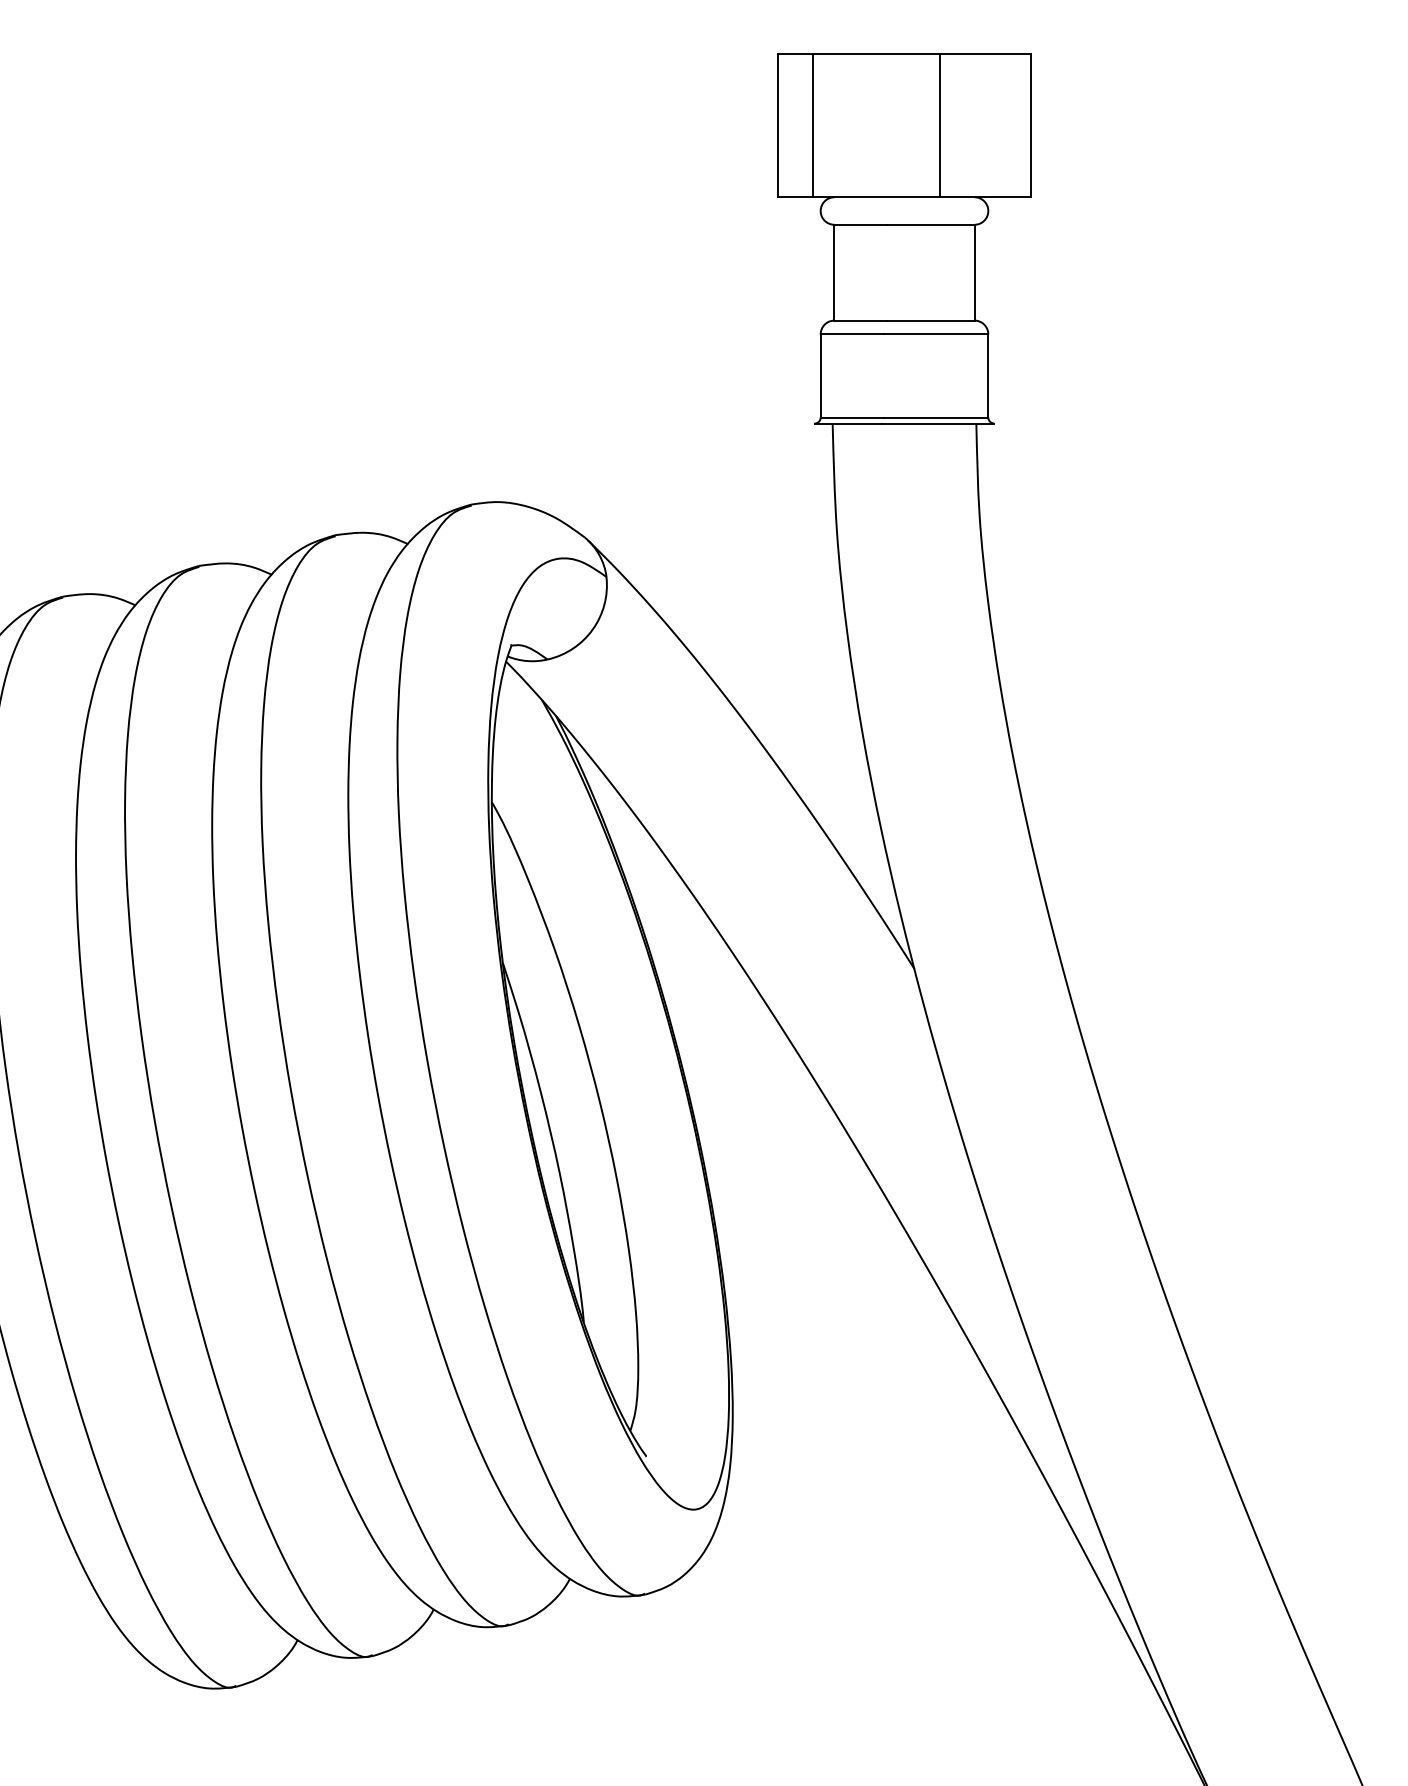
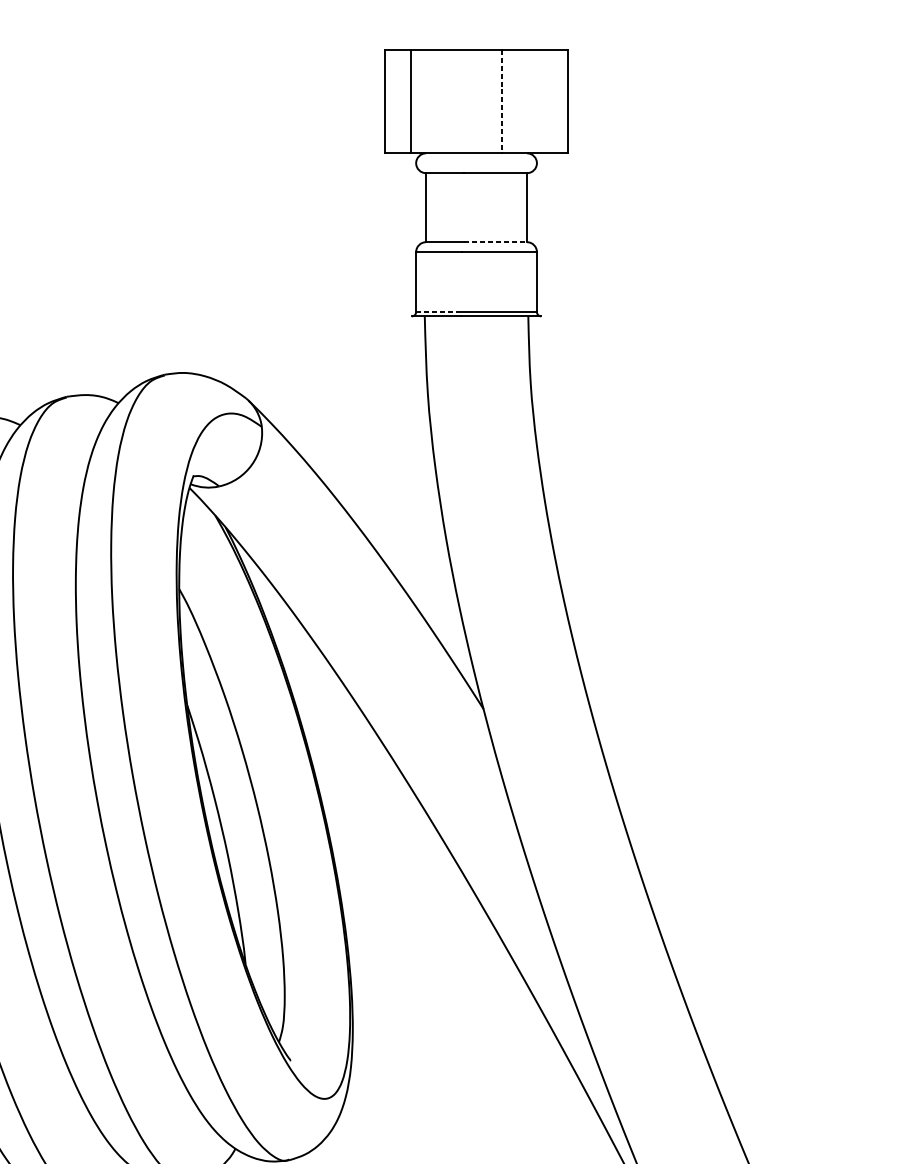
line: (939, 125) -> (501, 101), solid -> dashed
line: (930, 320) -> (495, 242), solid -> dashed
line: (852, 417) -> (439, 312), solid -> dashed

